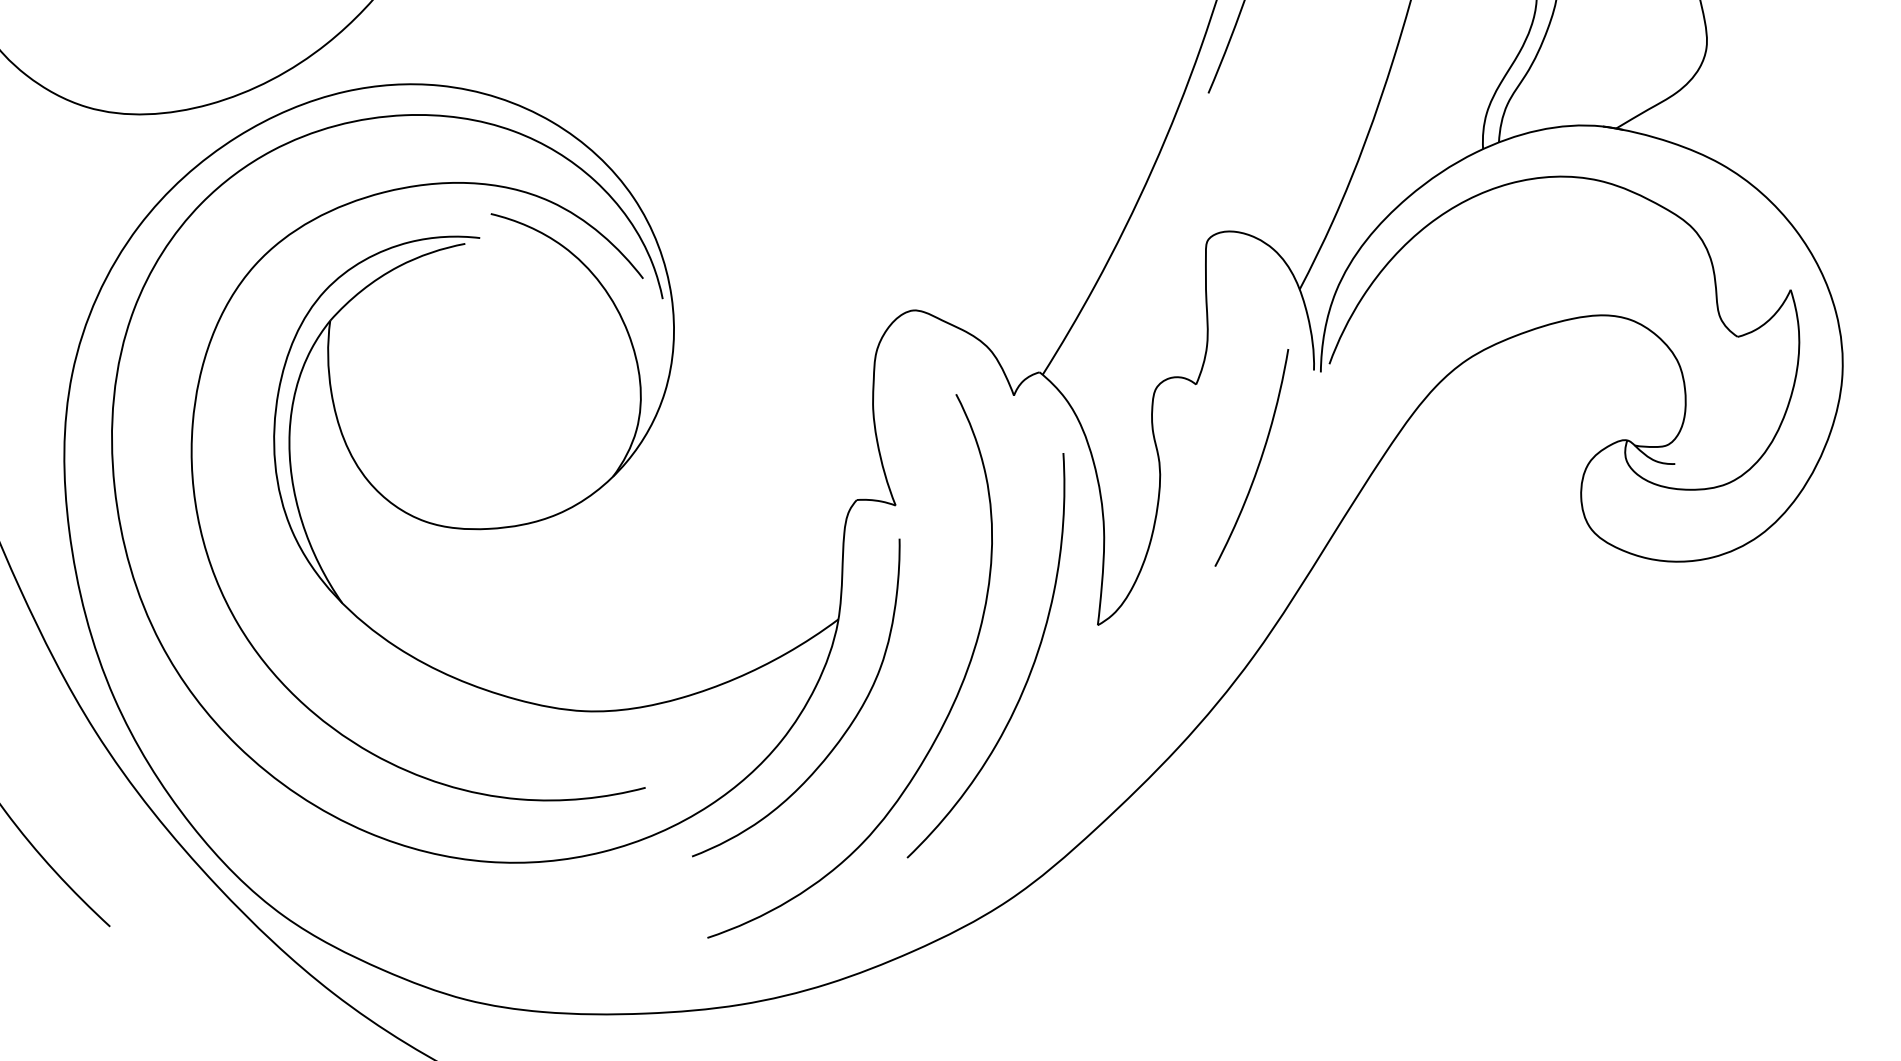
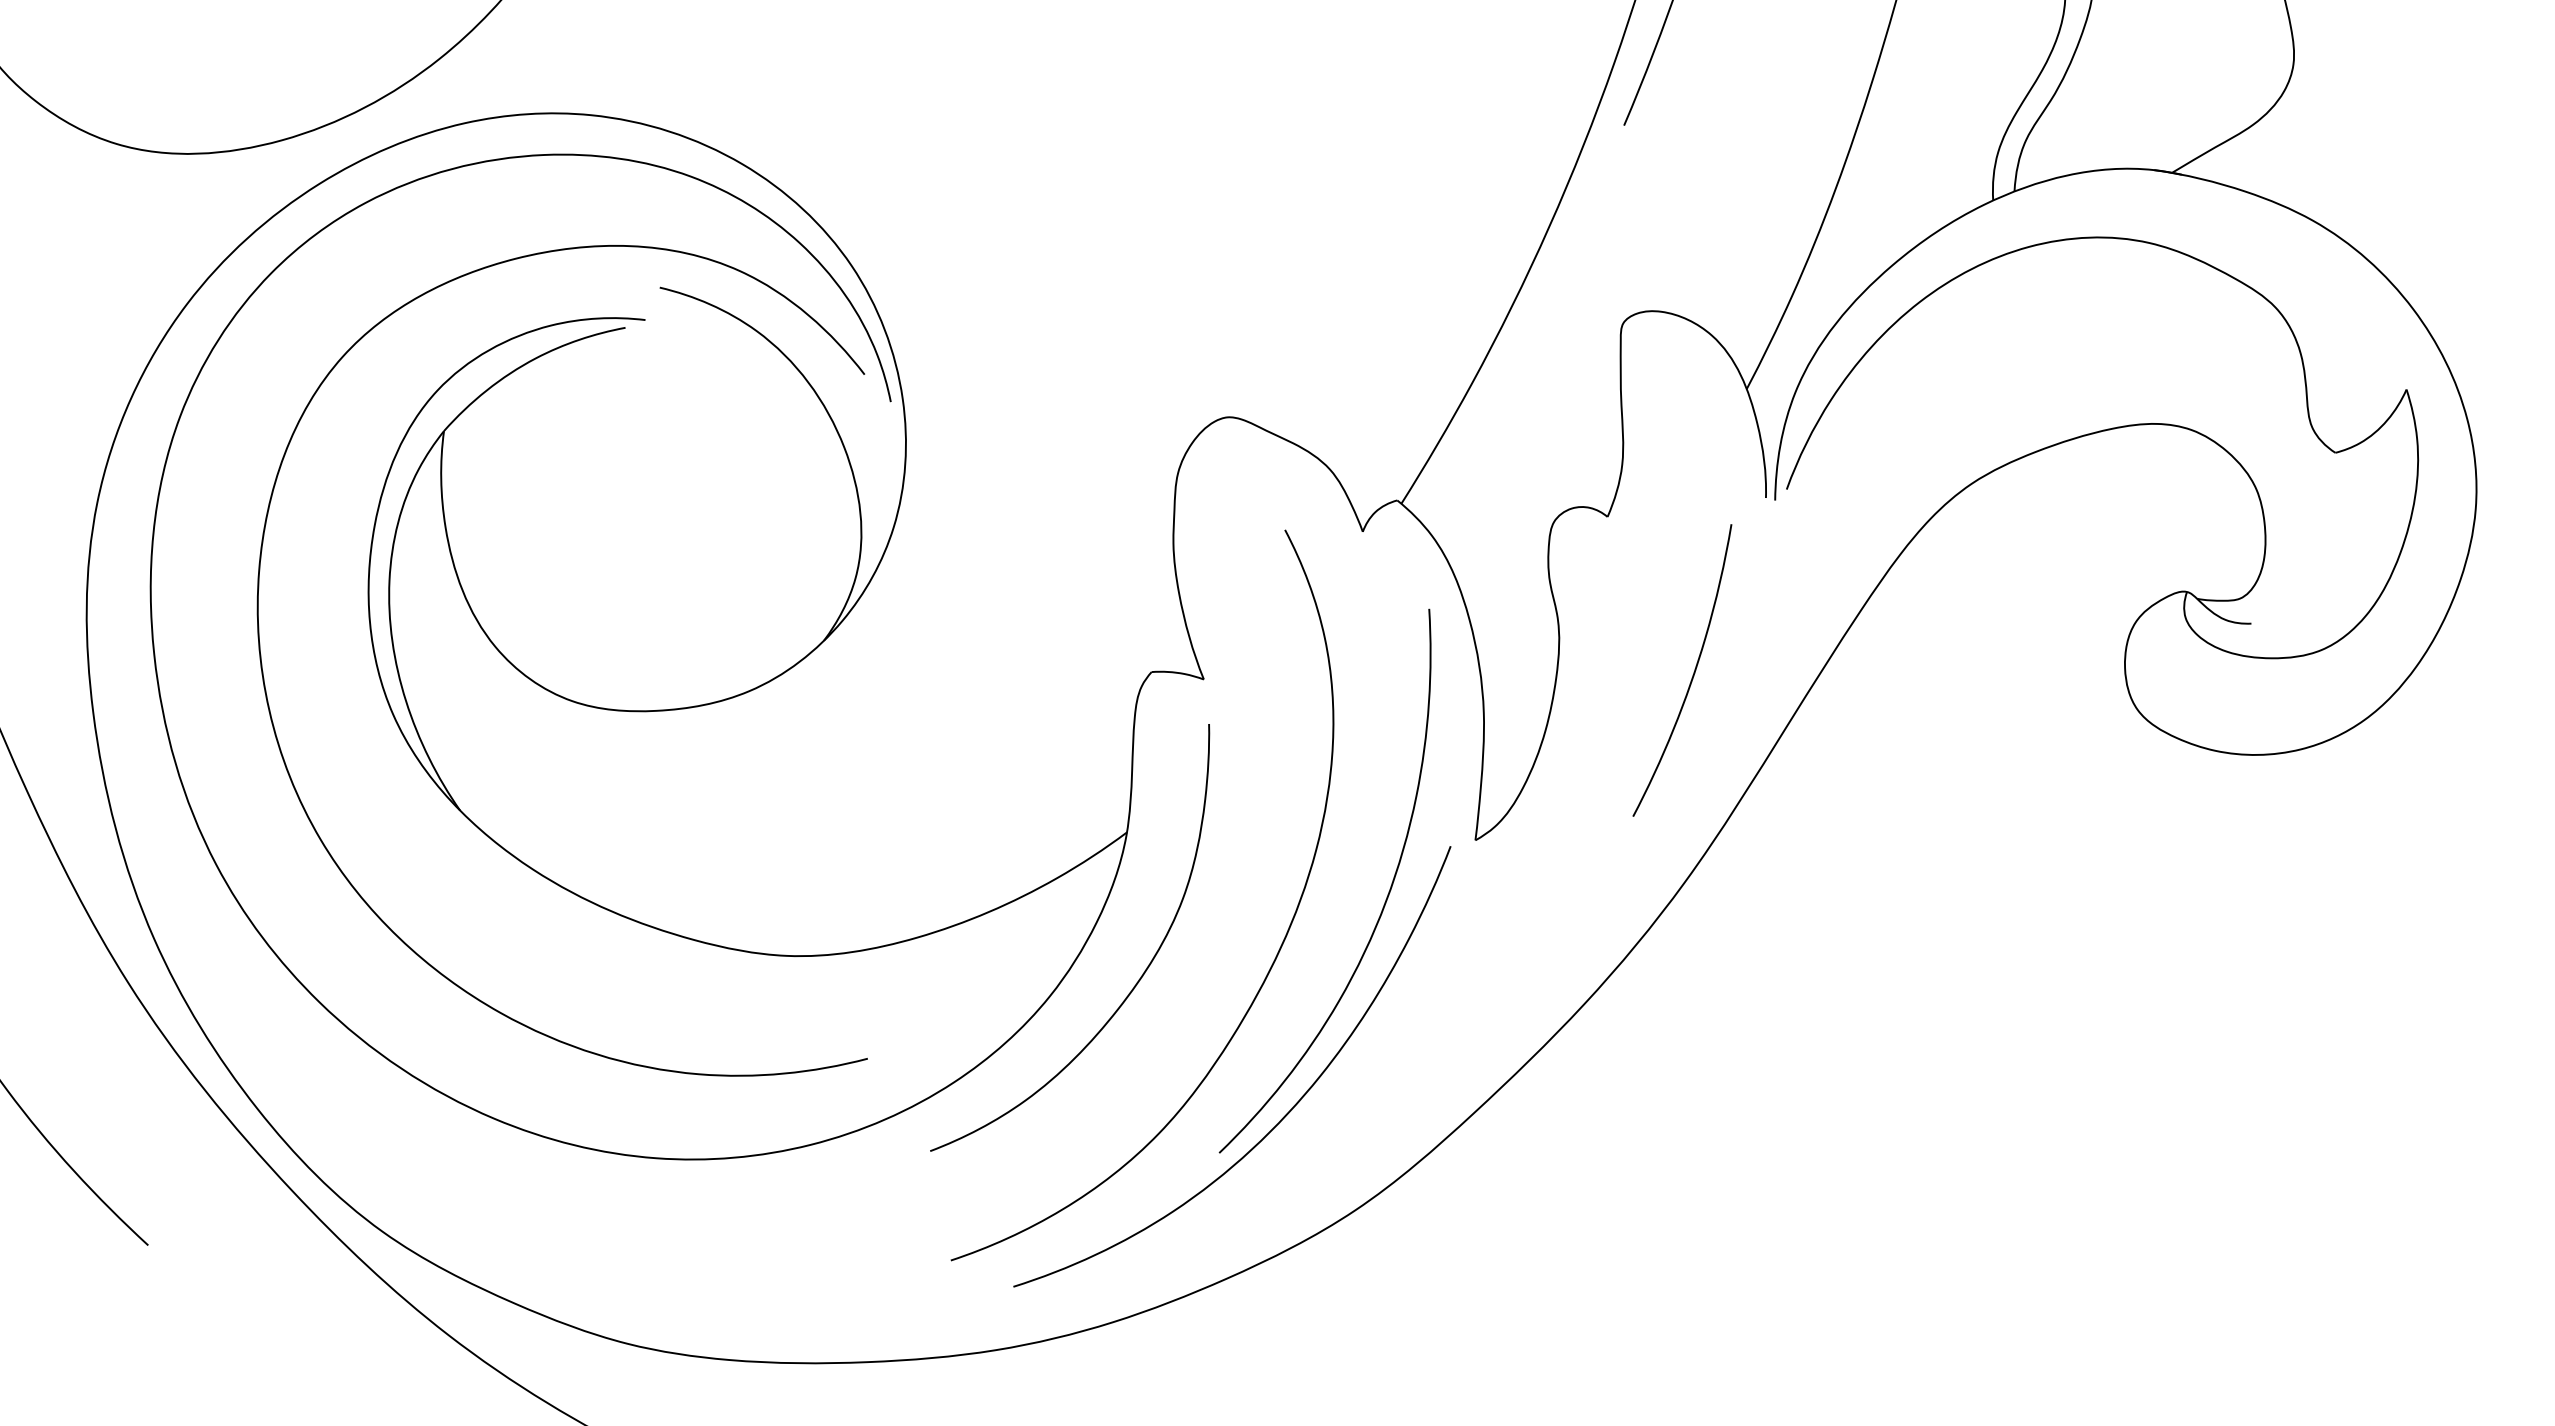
curve: (1259, 459) -> (1692, 672), moved
curve: (956, 828) -> (1285, 1113), added

